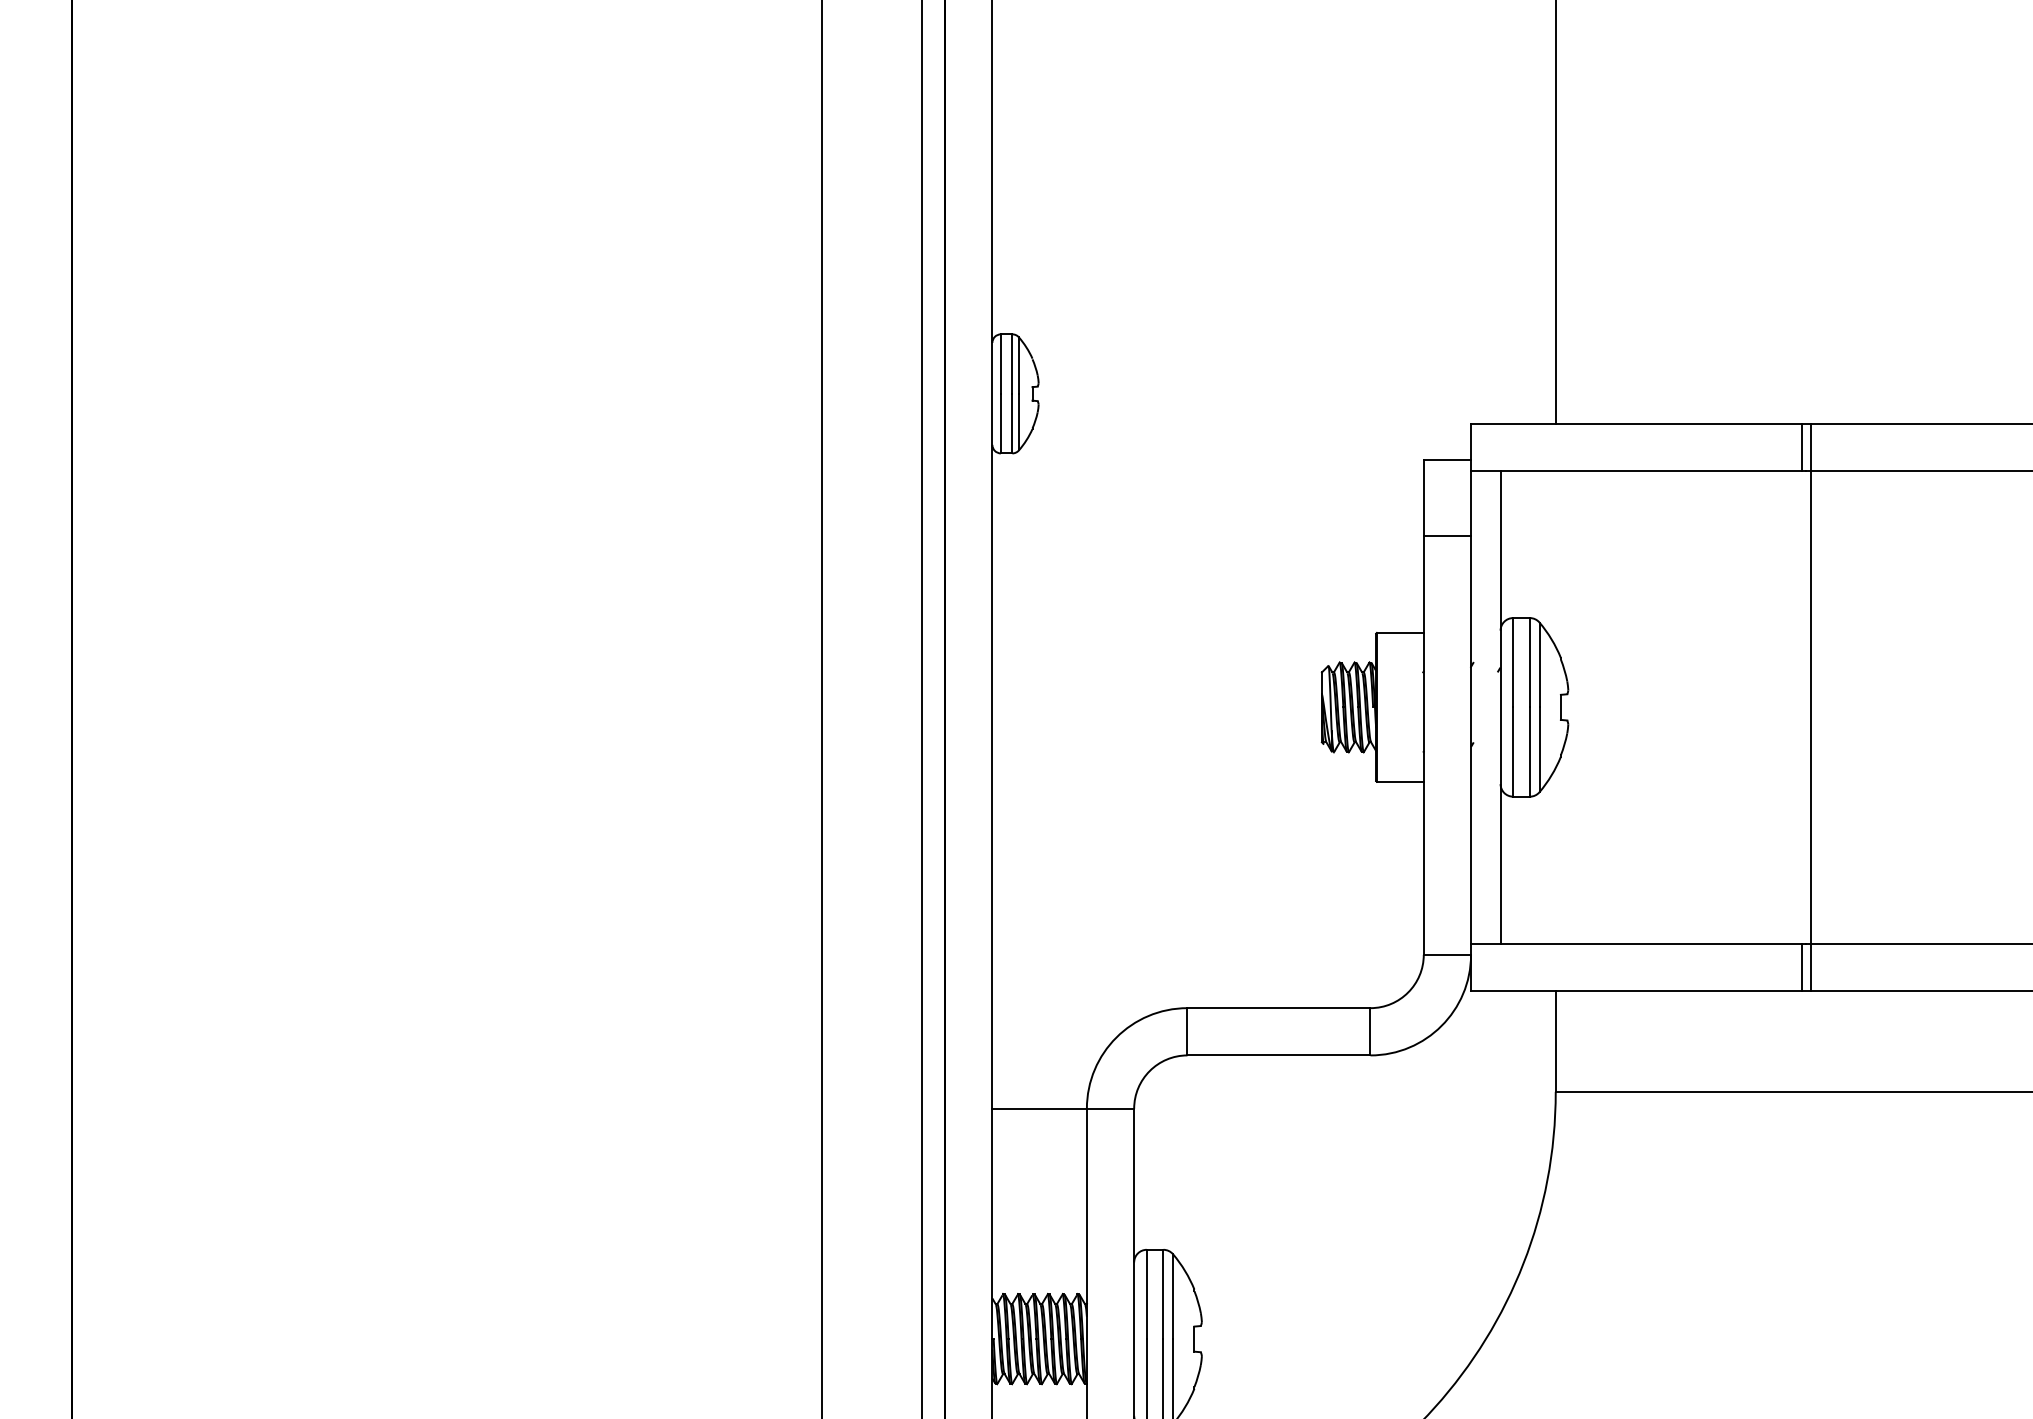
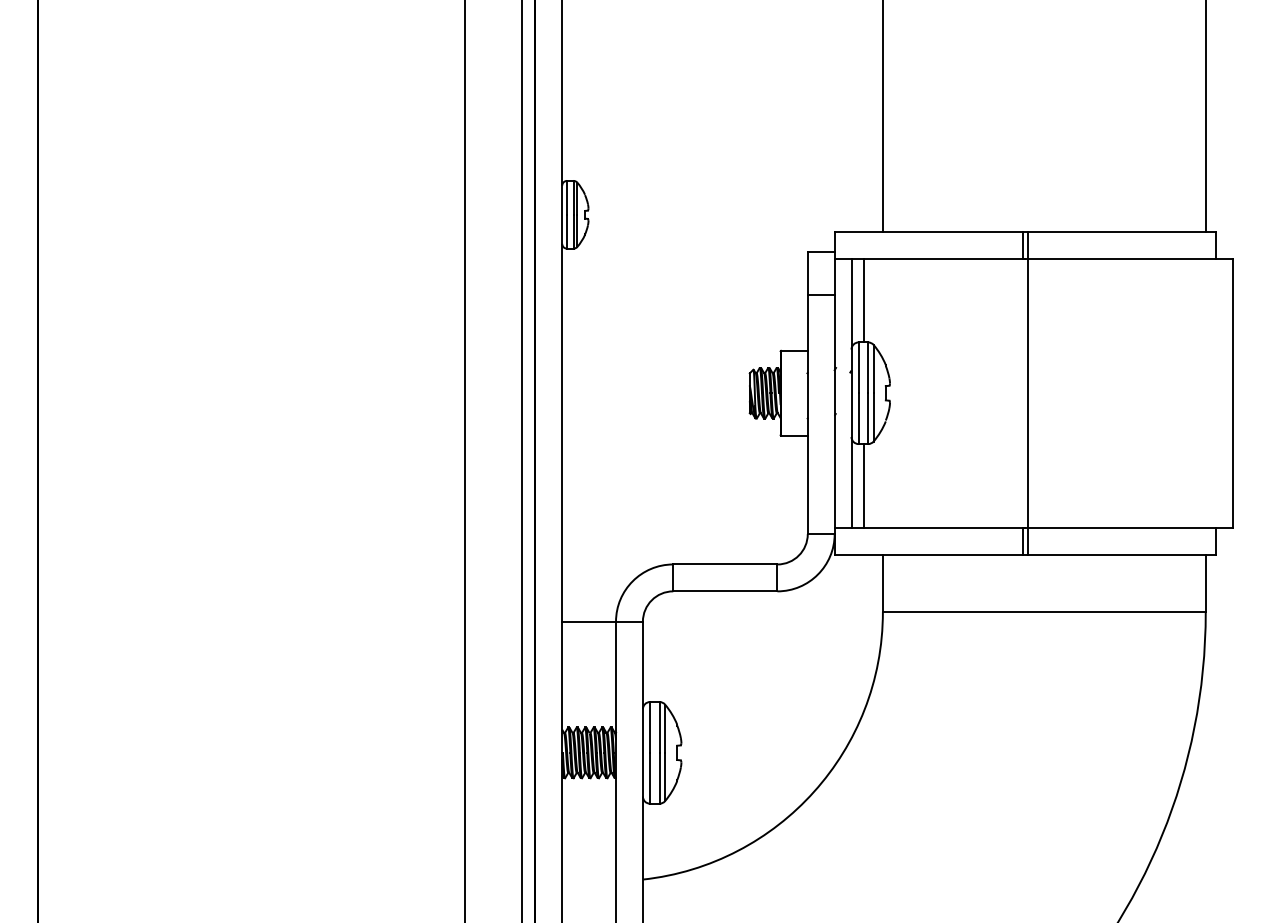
line: (1523, 544) -> (864, 300), added
line: (1523, 869) -> (864, 485), added

